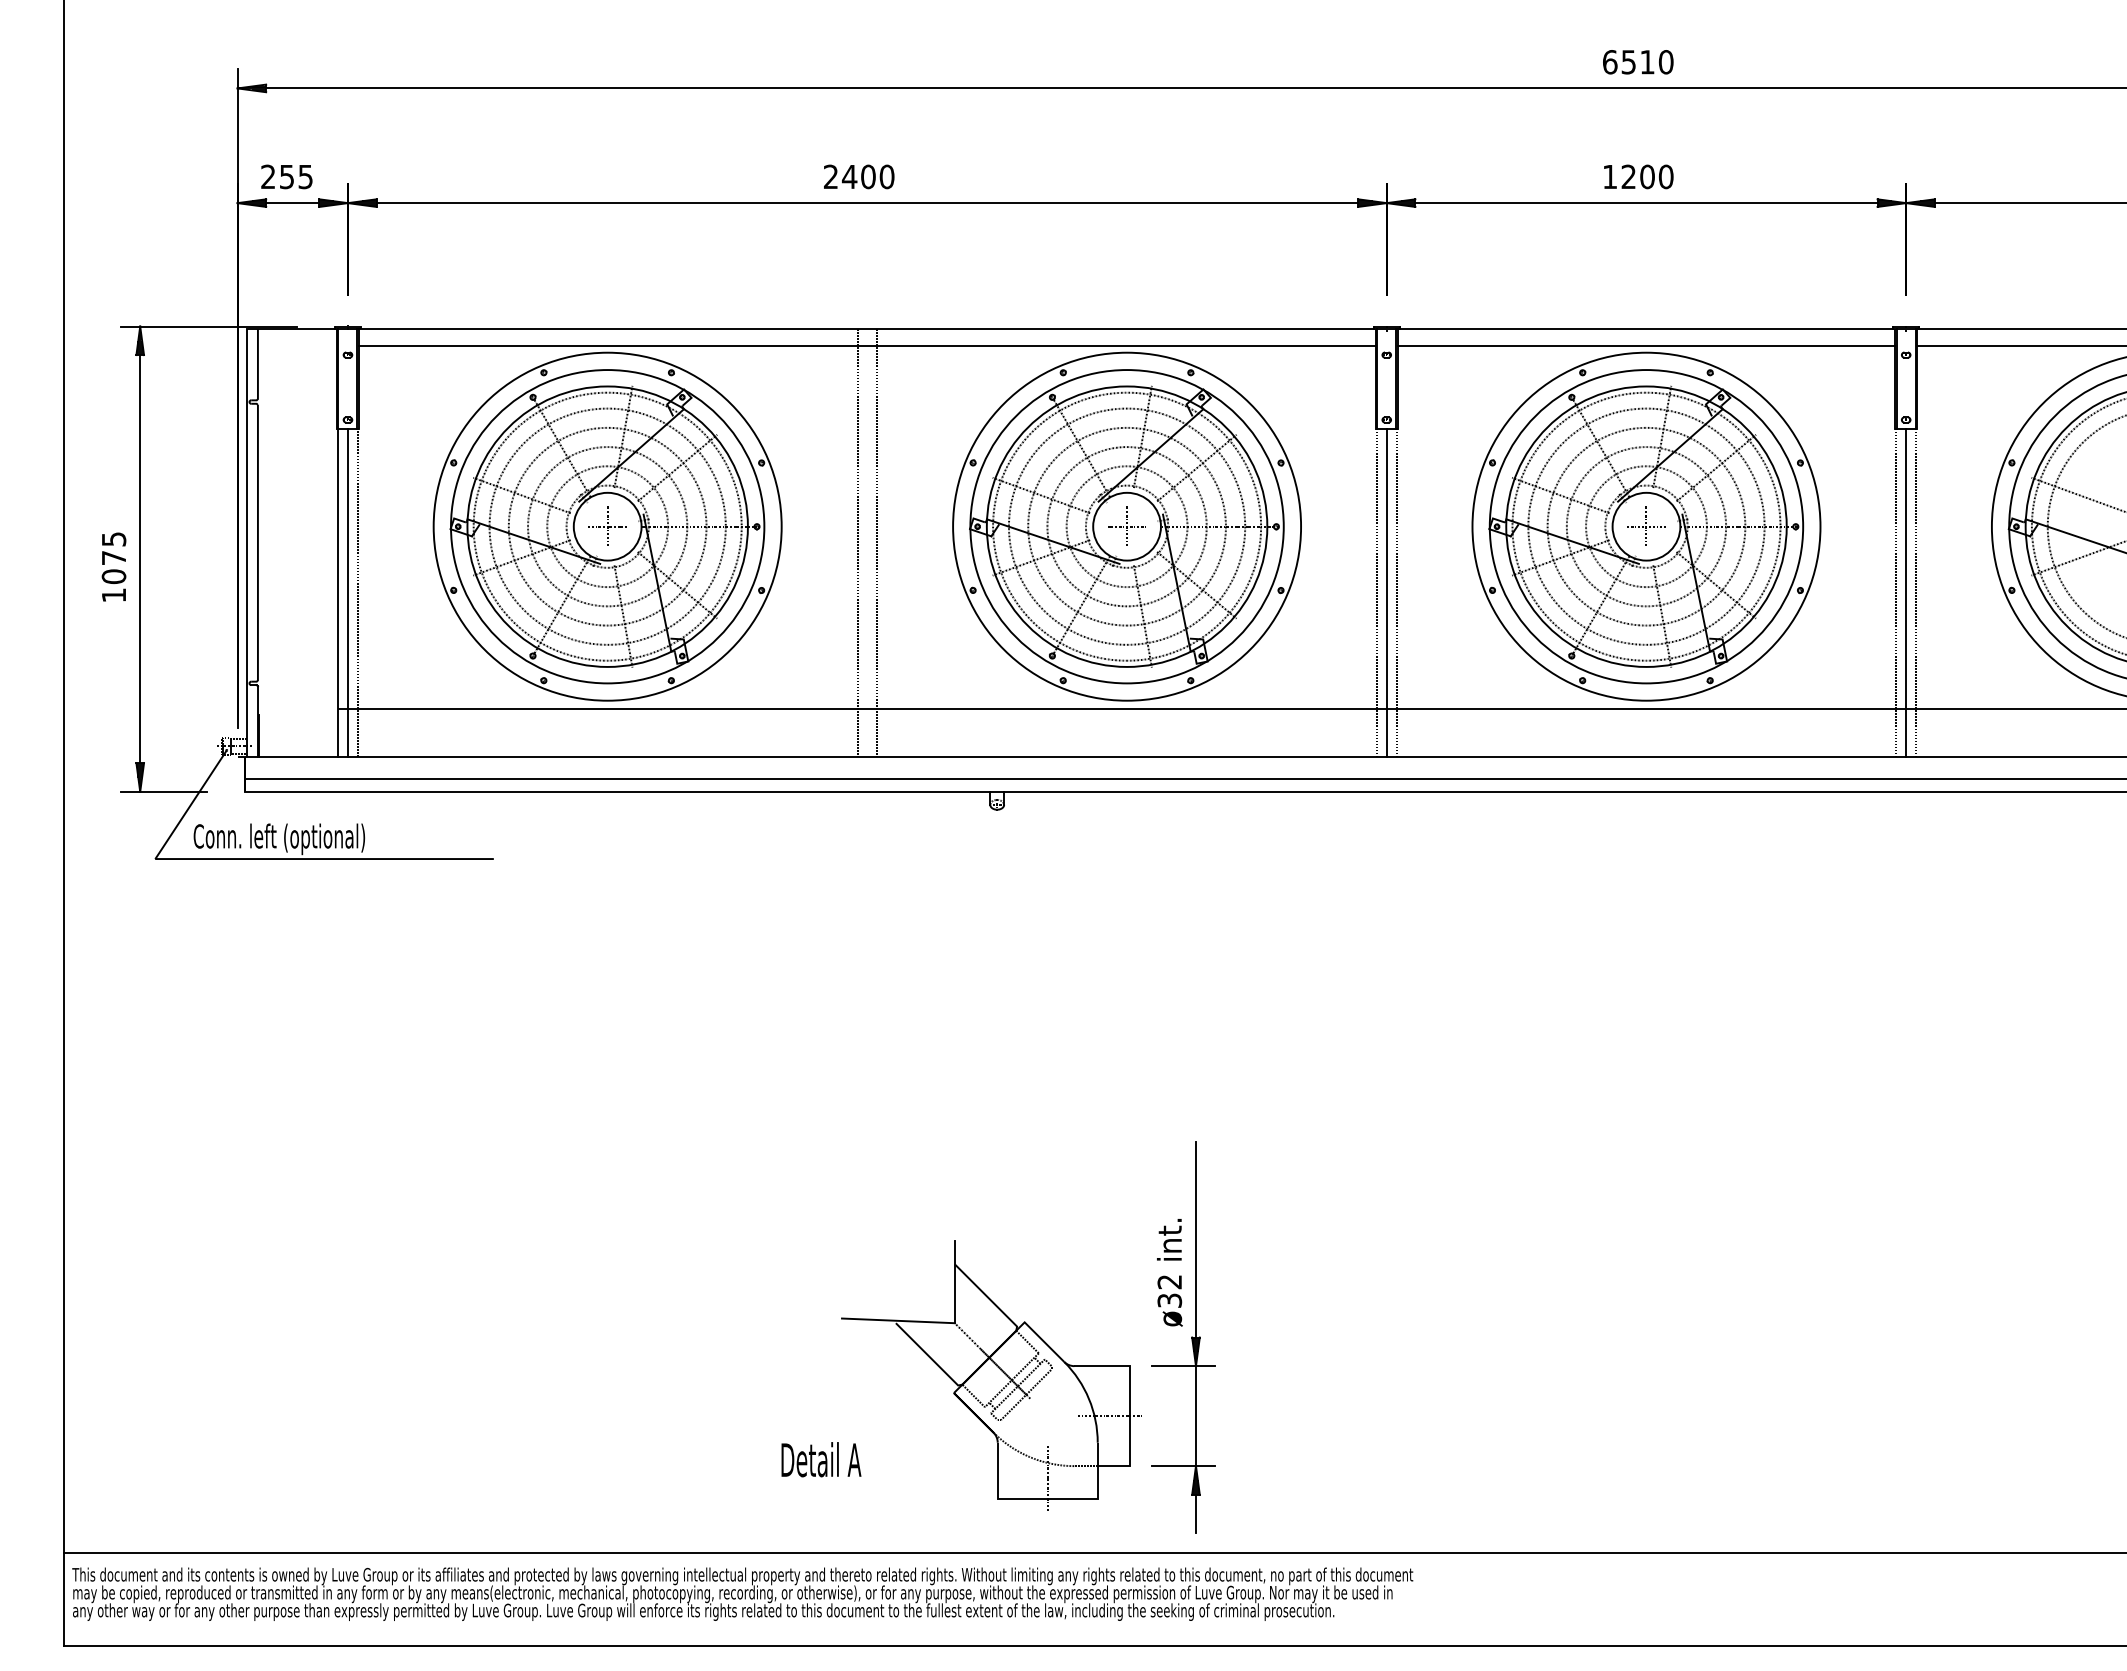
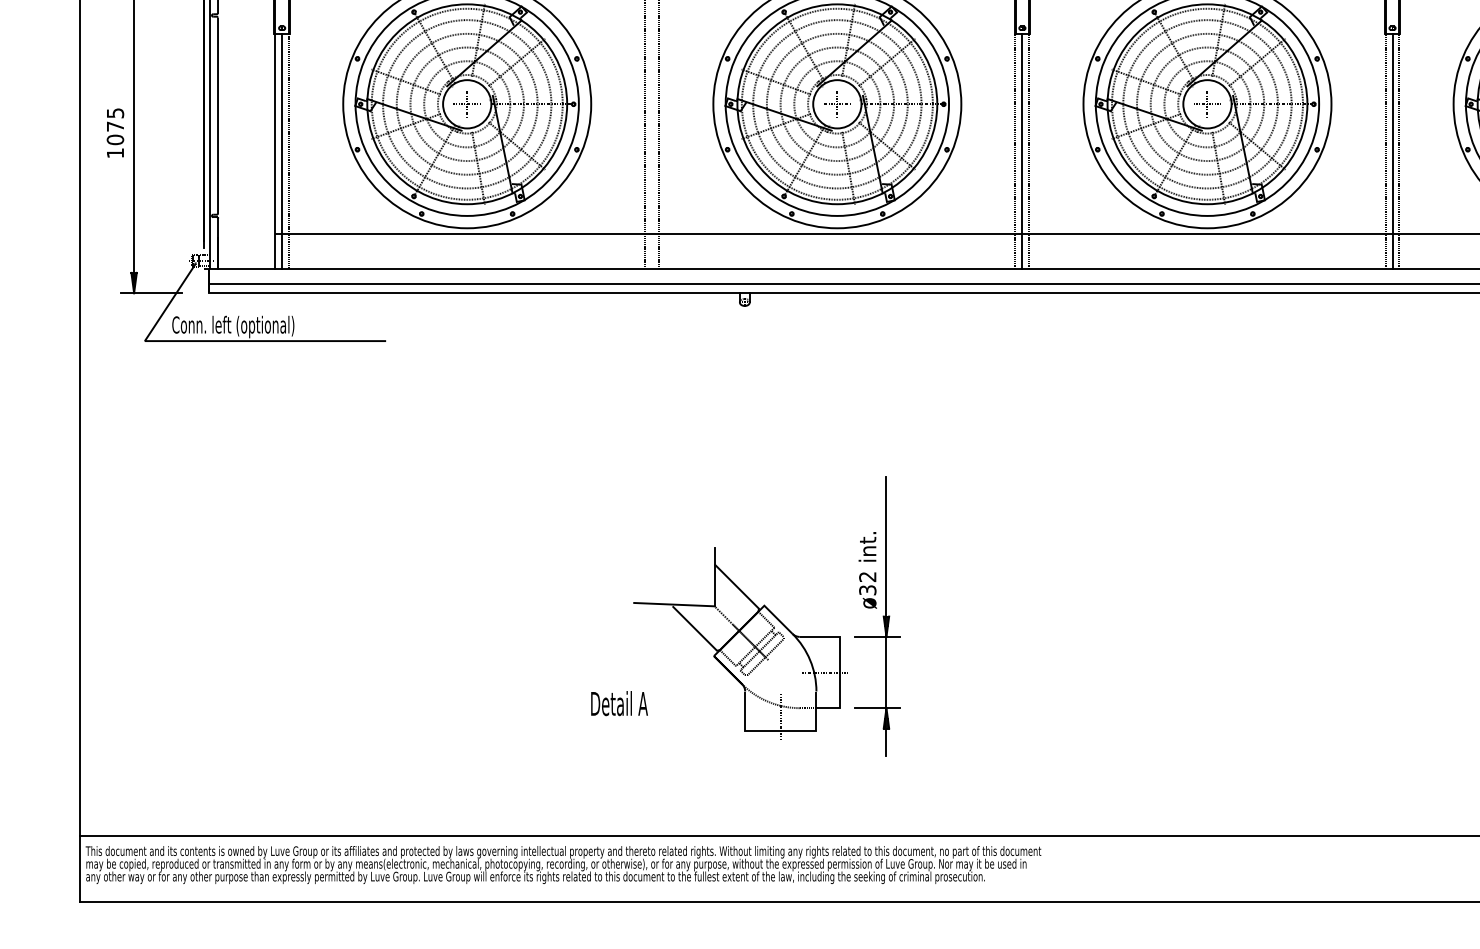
part: (998, 1337) -> (745, 616), moved

